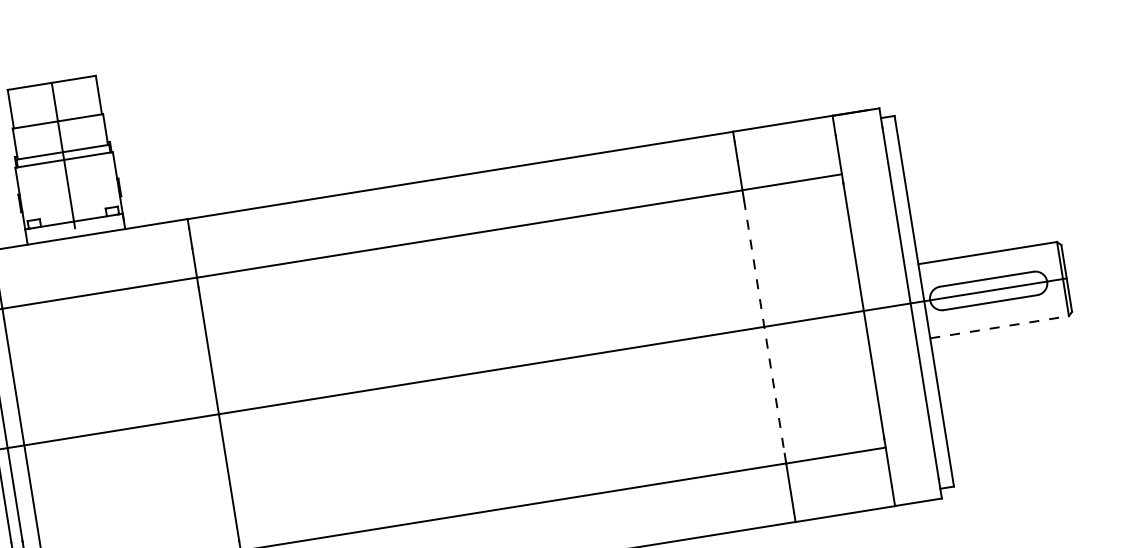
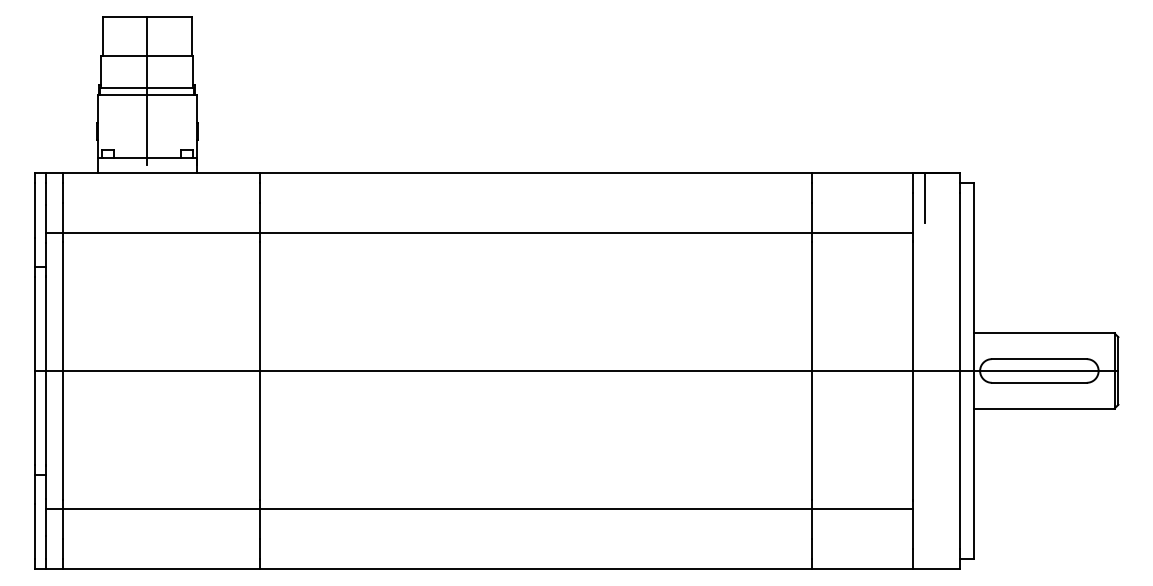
line: (847, 137) -> (924, 197), added
line: (764, 326) -> (812, 370), dashed -> solid
line: (999, 327) -> (1044, 408), dashed -> solid

